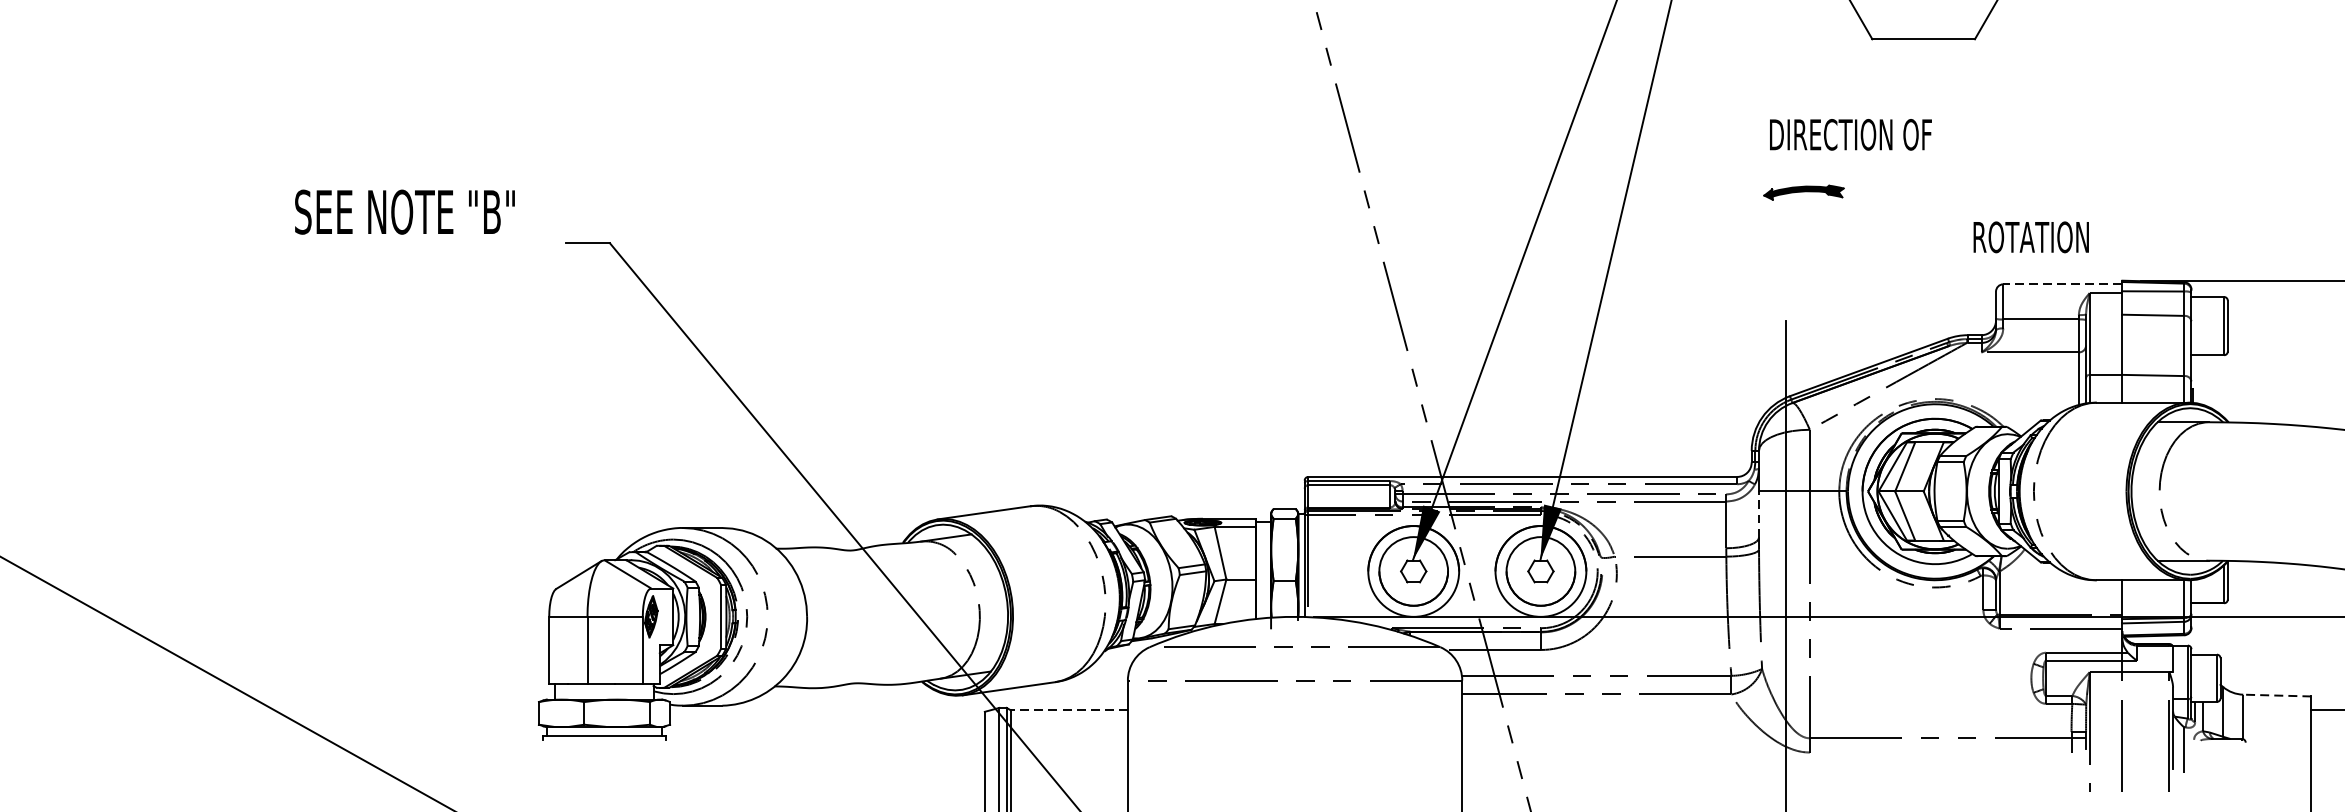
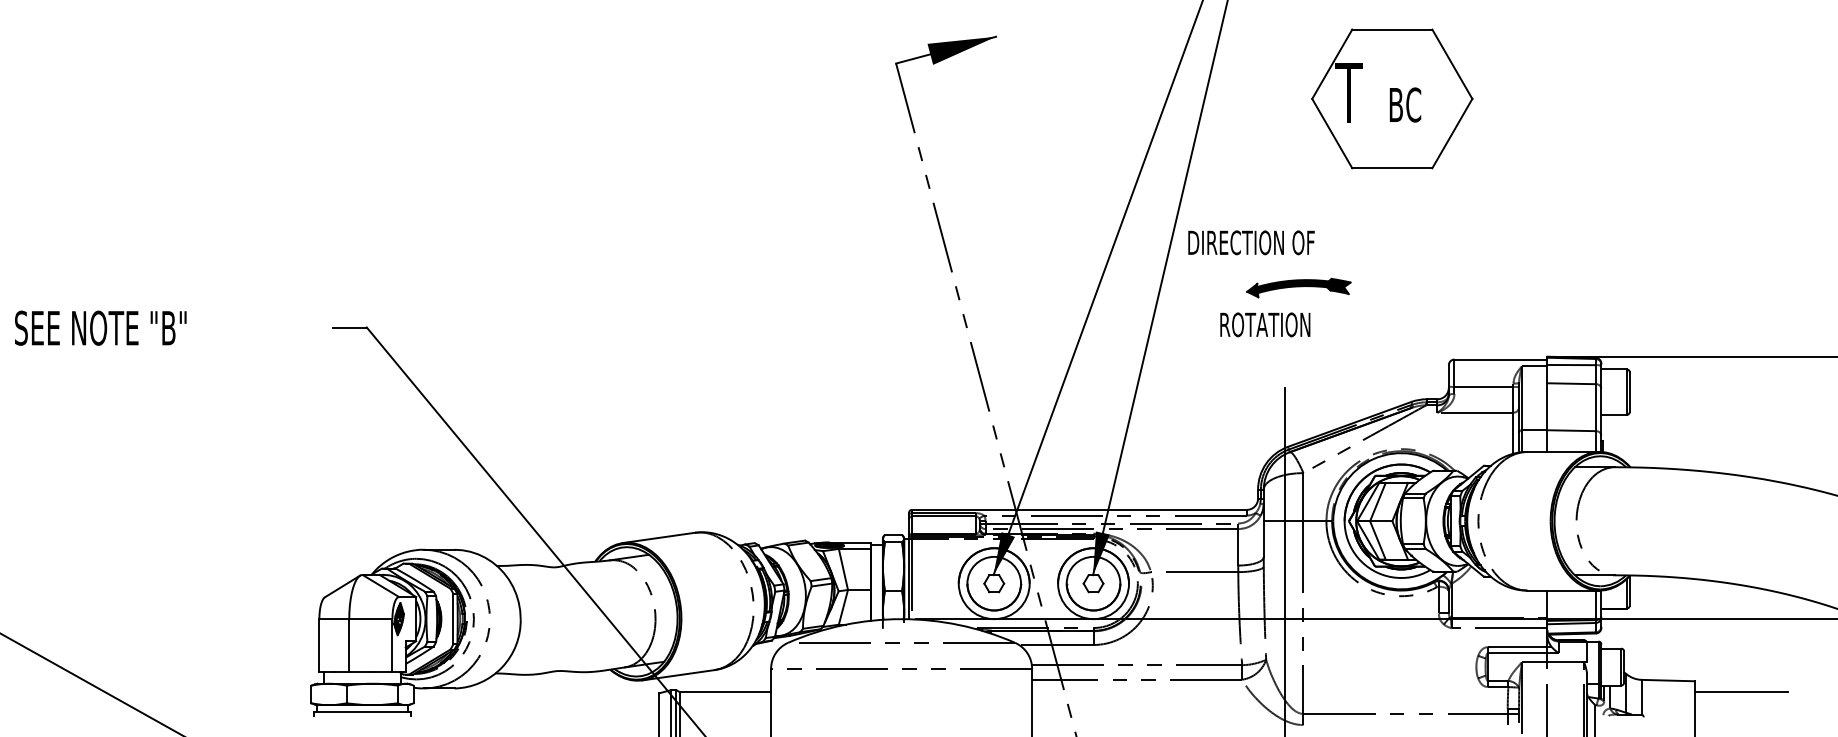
text: (1850, 134) -> (1251, 242), moved
part: (1803, 192) -> (1298, 287), size x1.67
text: (404, 211) -> (100, 327), moved
text: (2031, 236) -> (1265, 324), moved
line: (2062, 284) -> (1500, 359), dashed -> solid
line: (1758, 514) -> (1263, 539), dashed -> solid
line: (2277, 695) -> (1668, 680), dashed -> solid
line: (1069, 710) -> (725, 692), dashed -> solid

